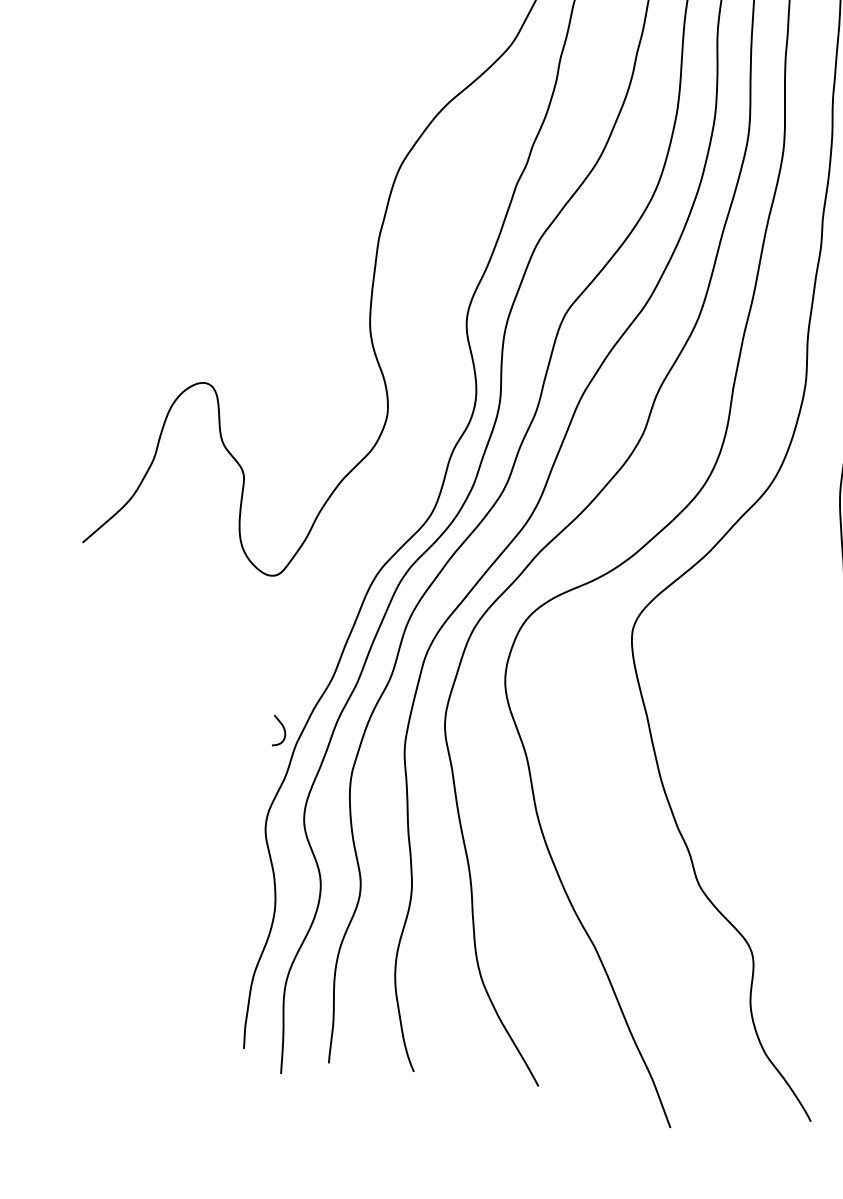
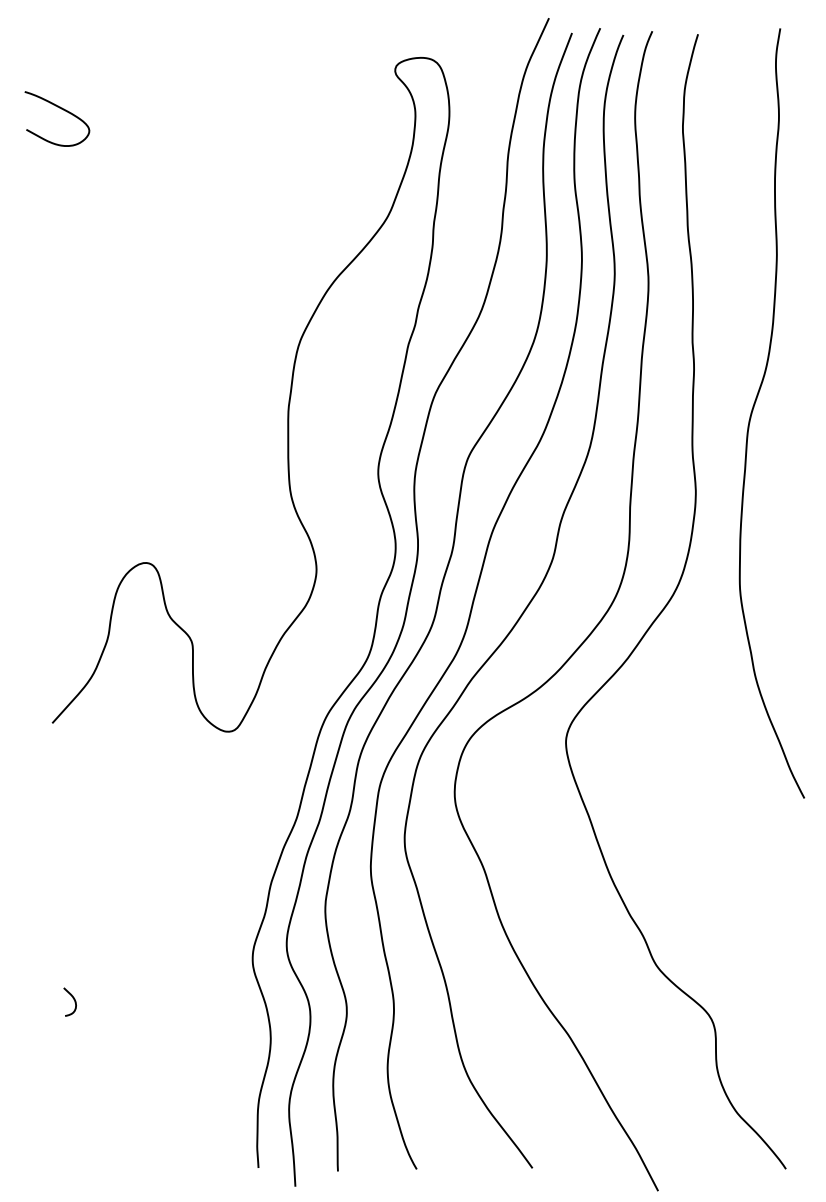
curve: (282, 727) -> (72, 998), moved

